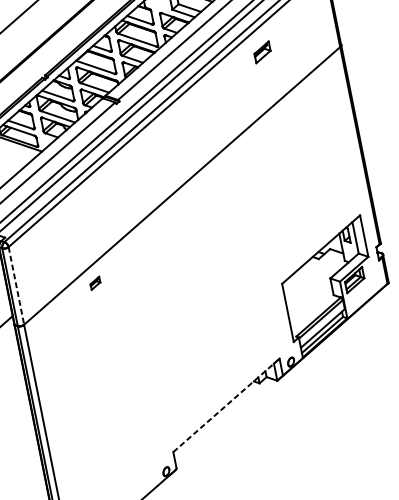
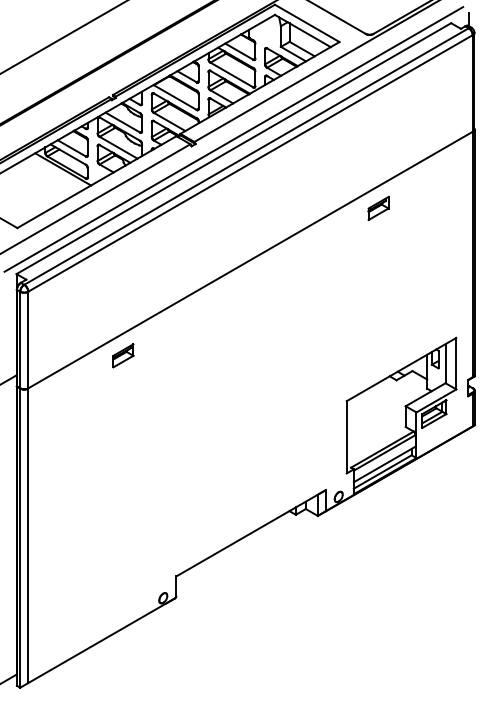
part: (262, 52) -> (378, 208), moved
part: (95, 283) -> (123, 355), size x1.67
line: (16, 286) -> (28, 340), dashed -> solid
line: (226, 405) -> (251, 533), dashed -> solid

